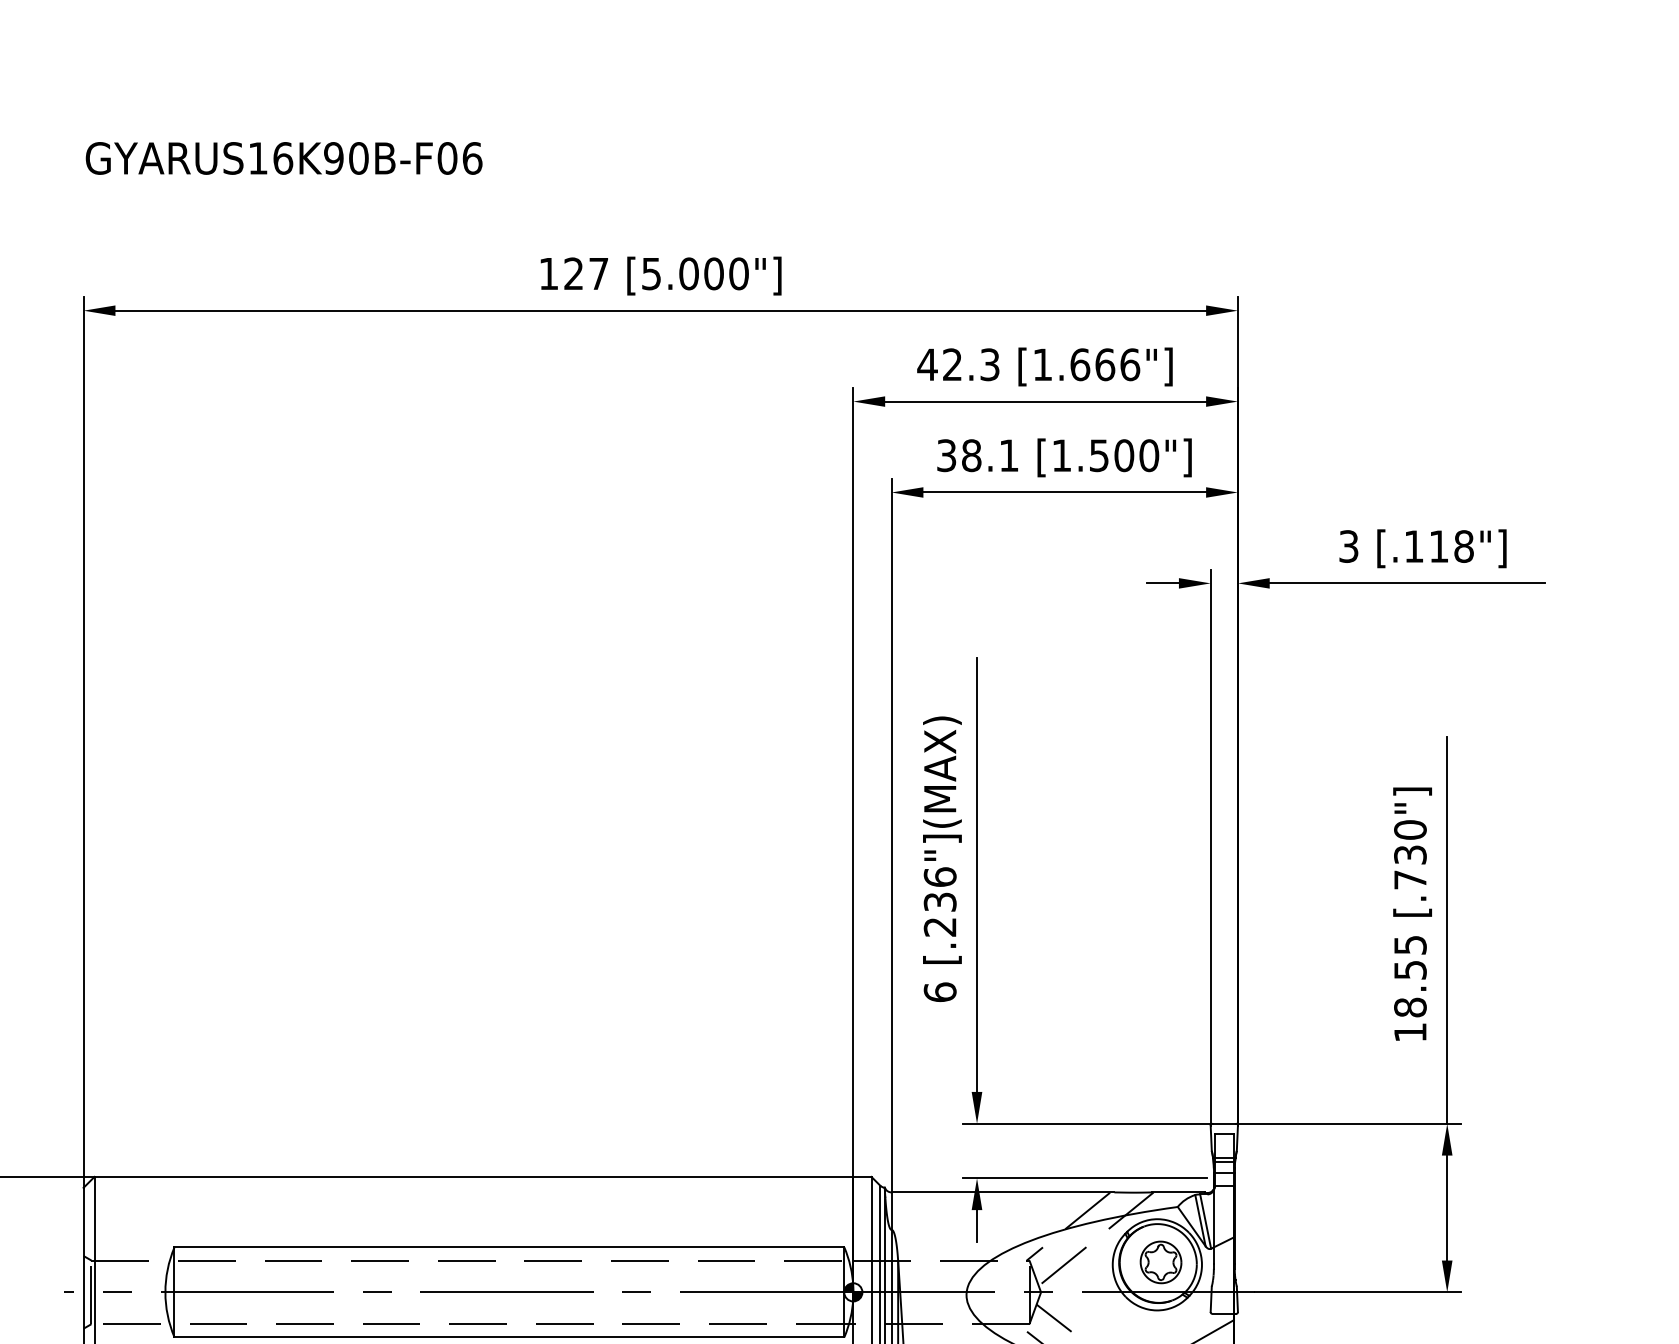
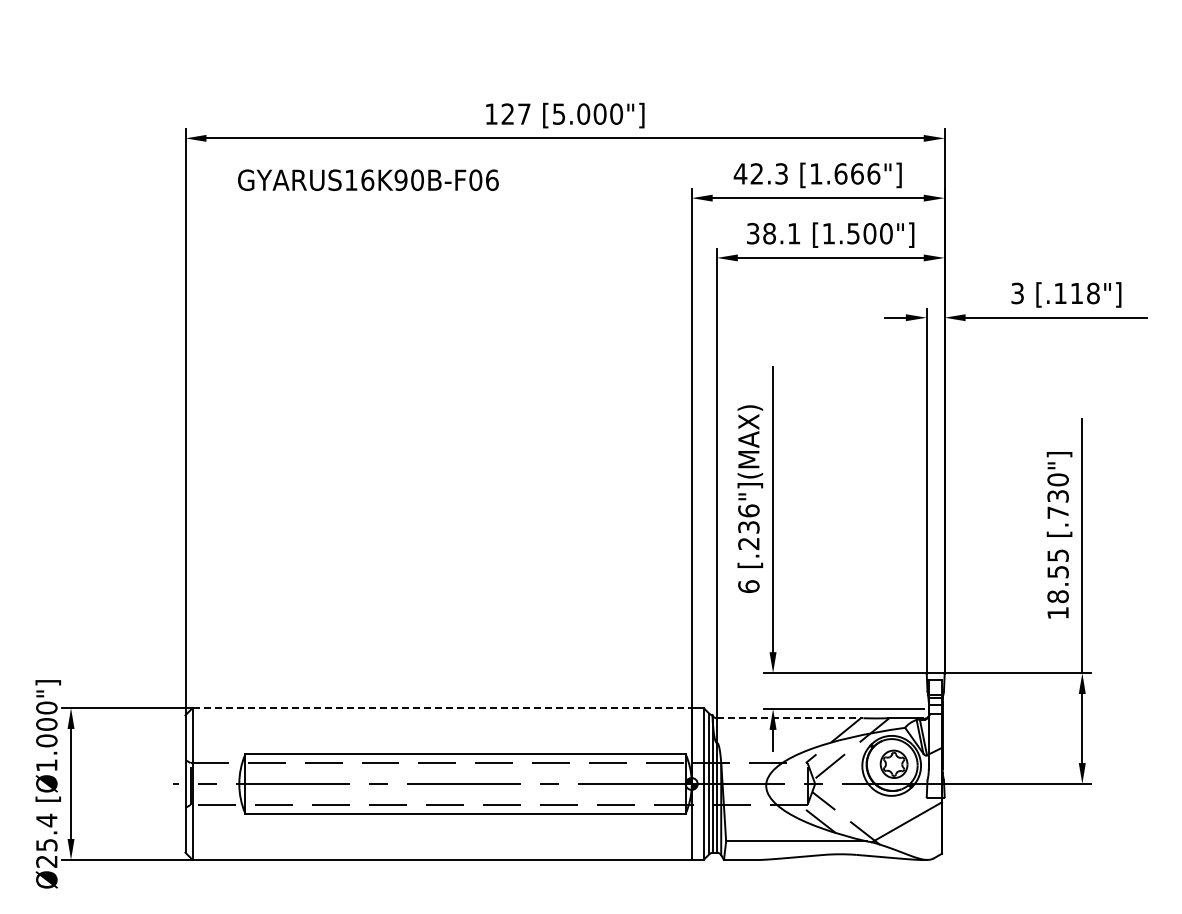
text: (284, 157) -> (368, 179), moved
line: (474, 1177) -> (442, 708), solid -> dashed
line: (1003, 1192) -> (790, 718), solid -> dashed

